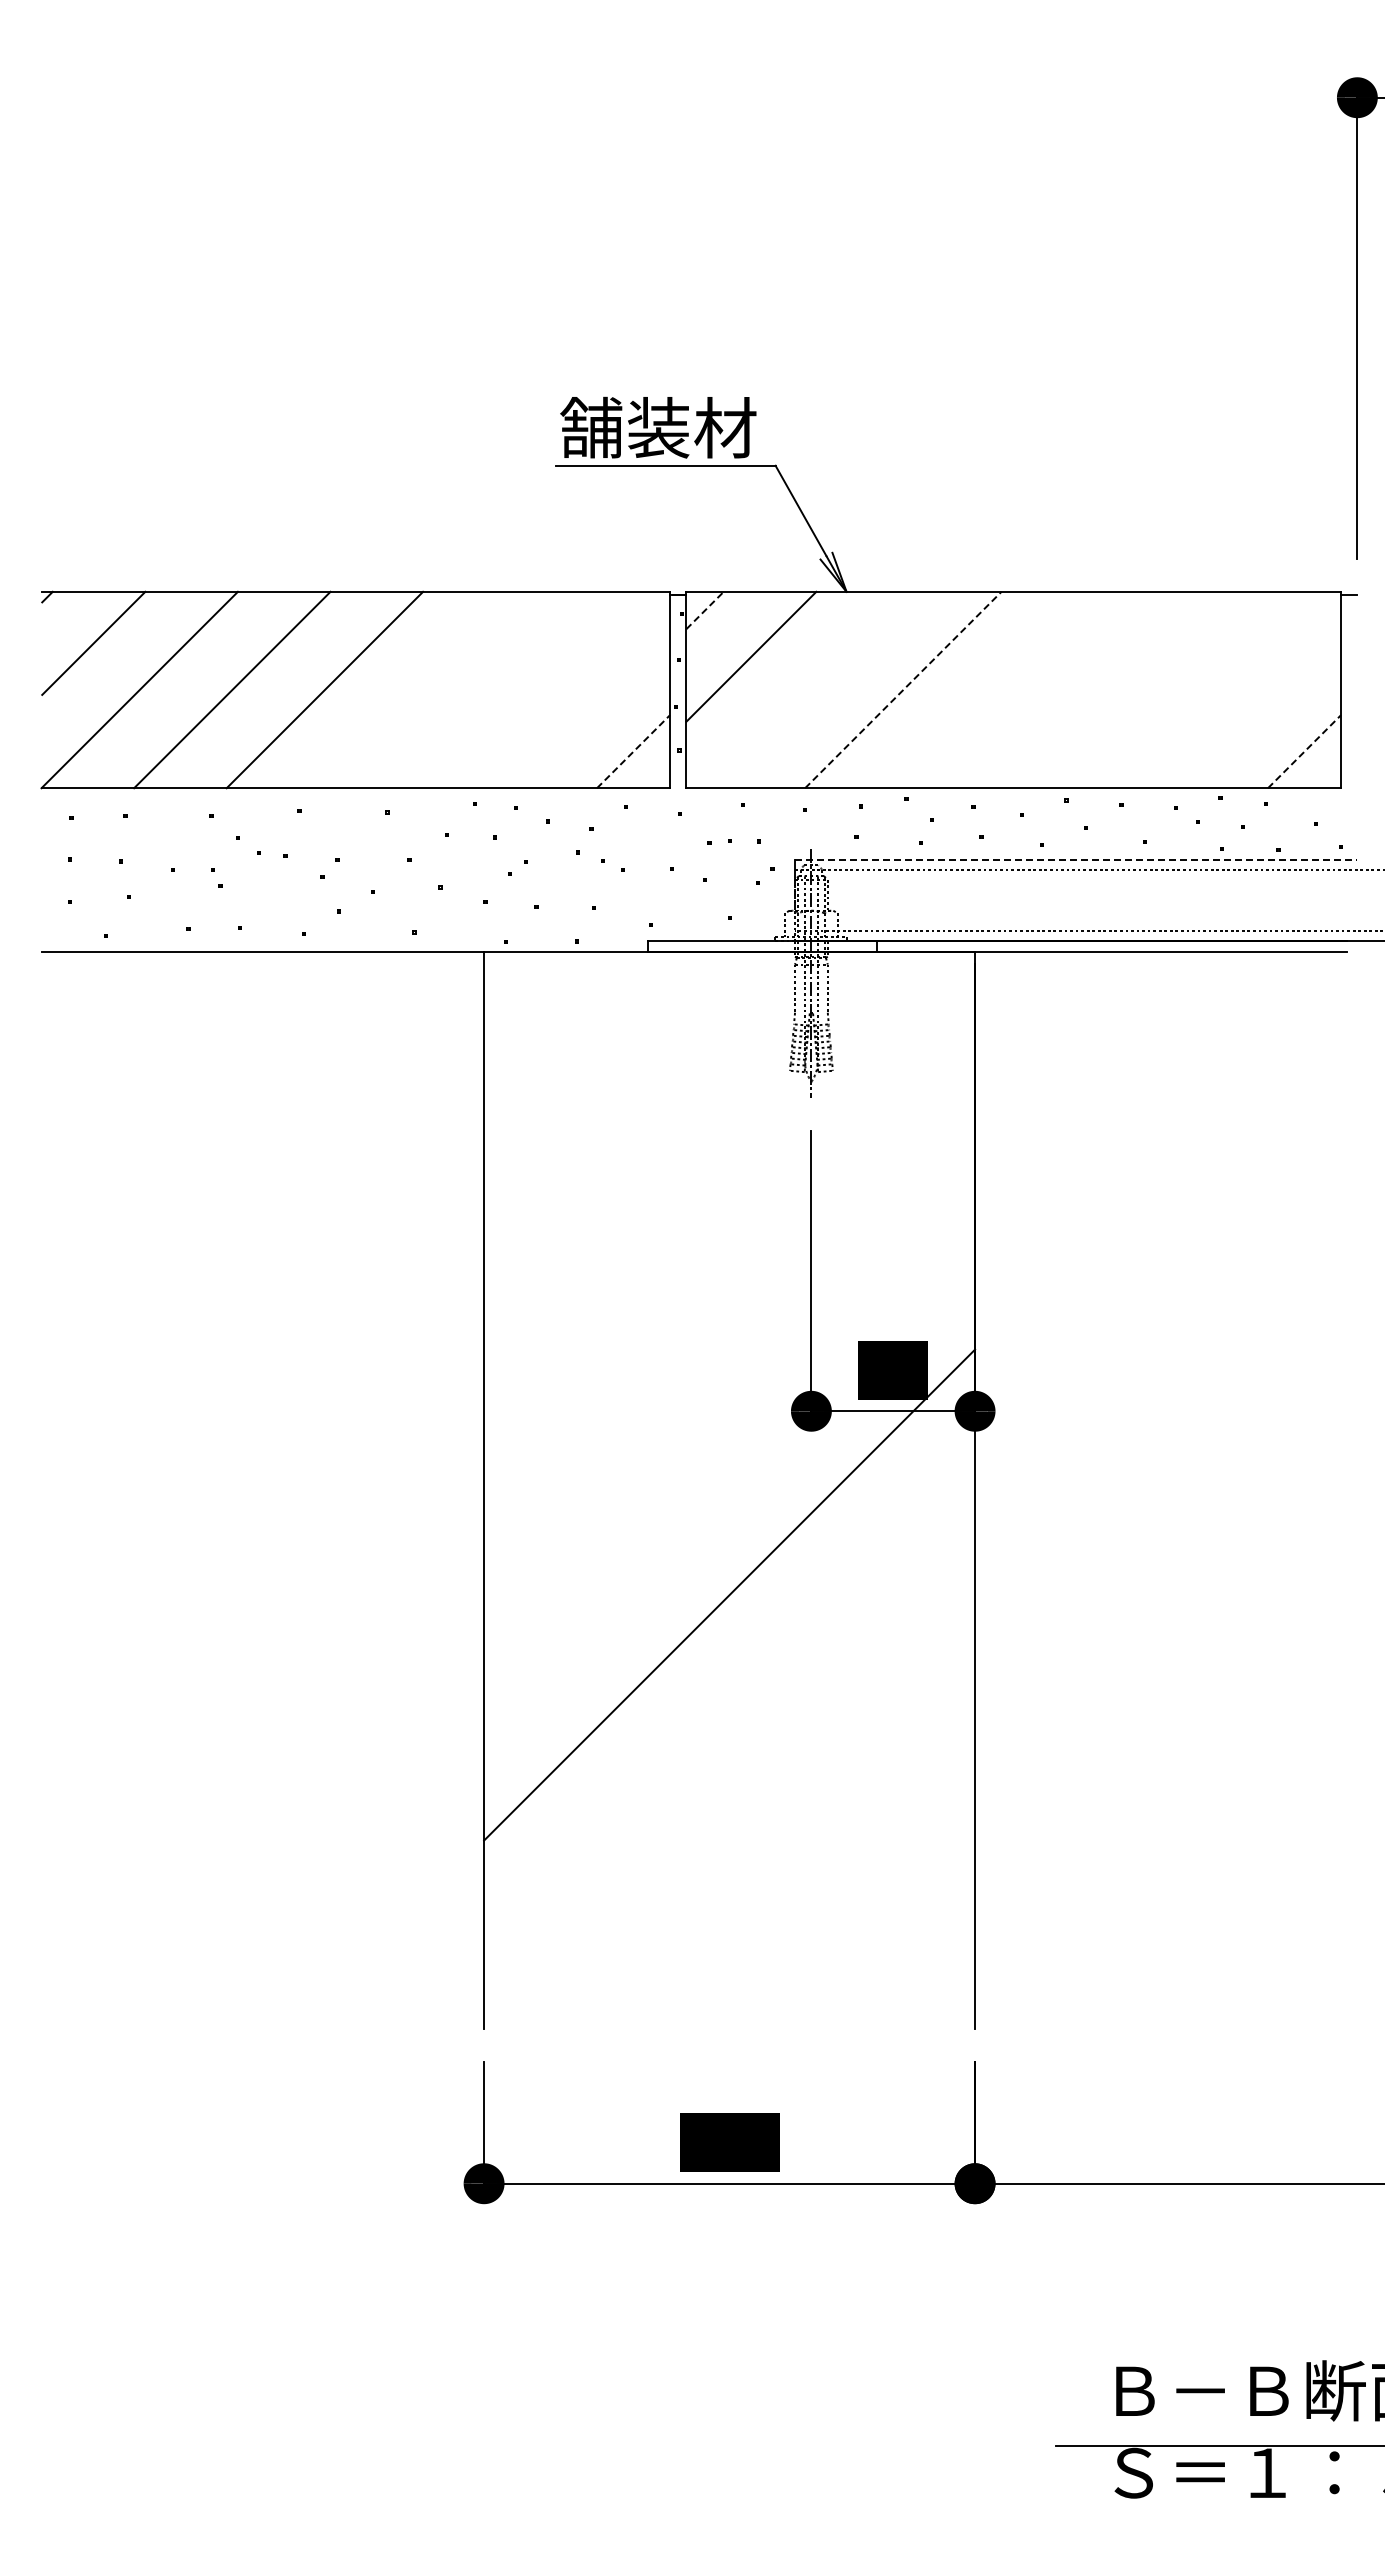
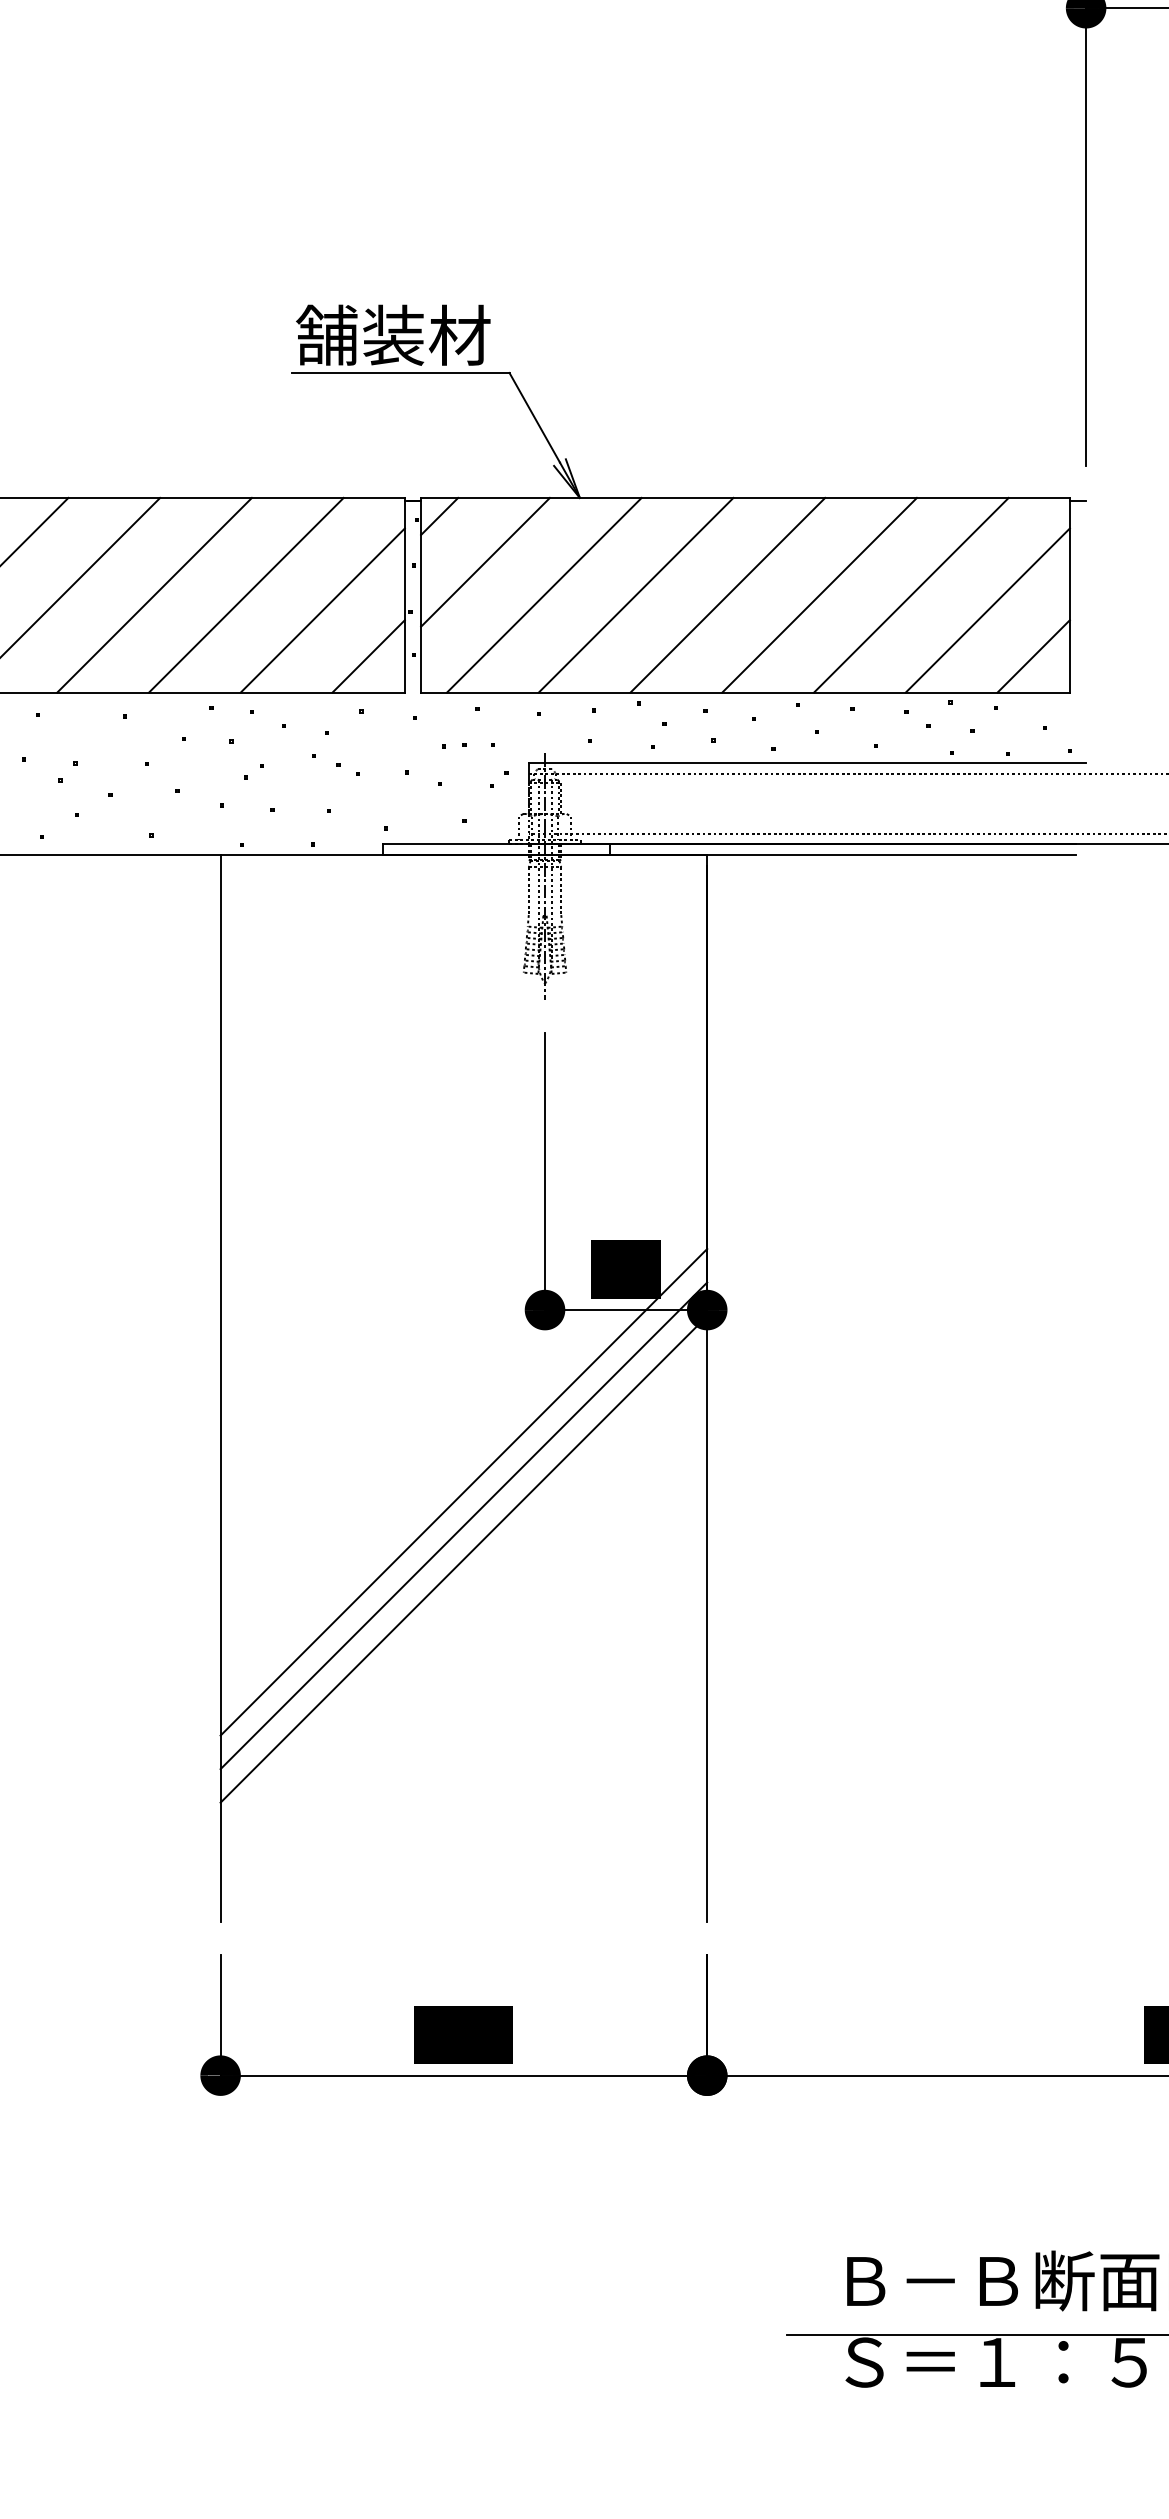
line: (705, 610) -> (440, 516), dashed -> solid
line: (417, 689) -> (154, 594), added
line: (509, 689) -> (245, 594), added
line: (810, 689) -> (544, 594), added
line: (995, 689) -> (727, 594), added
line: (1088, 689) -> (819, 594), added
line: (1180, 689) -> (910, 594), added
line: (903, 690) -> (636, 595), dashed -> solid
line: (587, 705) -> (323, 610), added
line: (1258, 705) -> (988, 610), added
line: (633, 751) -> (368, 656), dashed -> solid
line: (1304, 751) -> (1033, 656), dashed -> solid
line: (1076, 859) -> (807, 763), dashed -> solid
line: (729, 1628) -> (463, 1525), added
line: (729, 1662) -> (463, 1559), added

